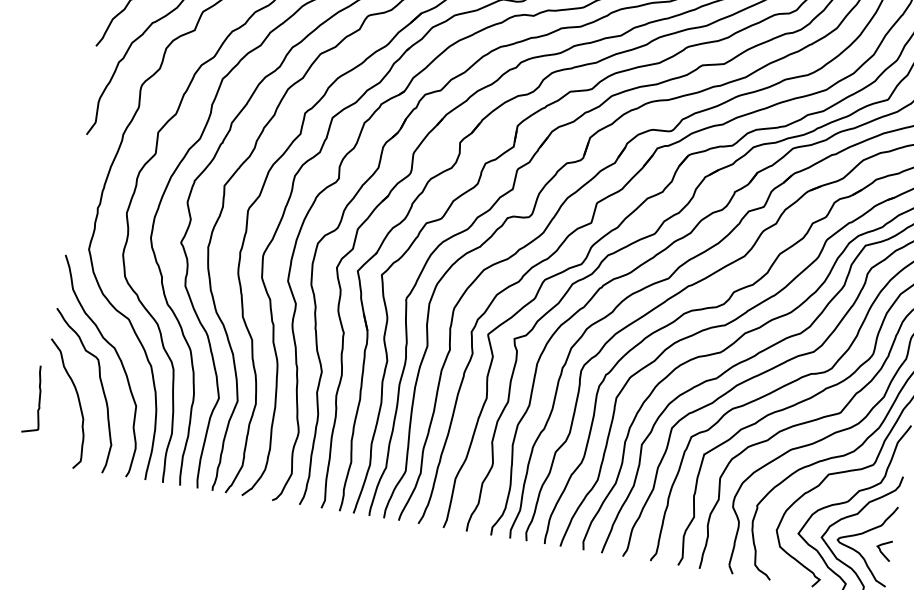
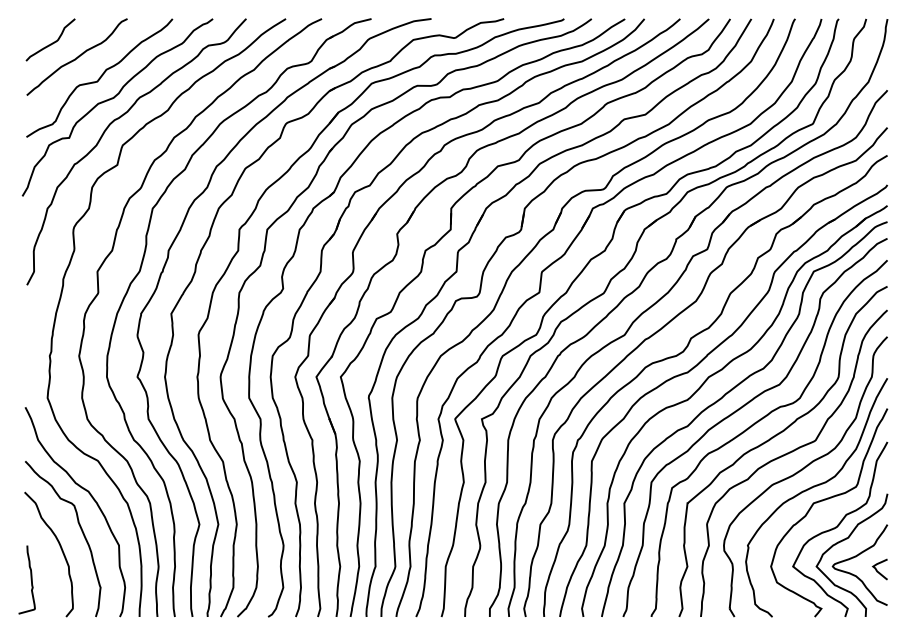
curve: (38, 399) -> (30, 579), moved

